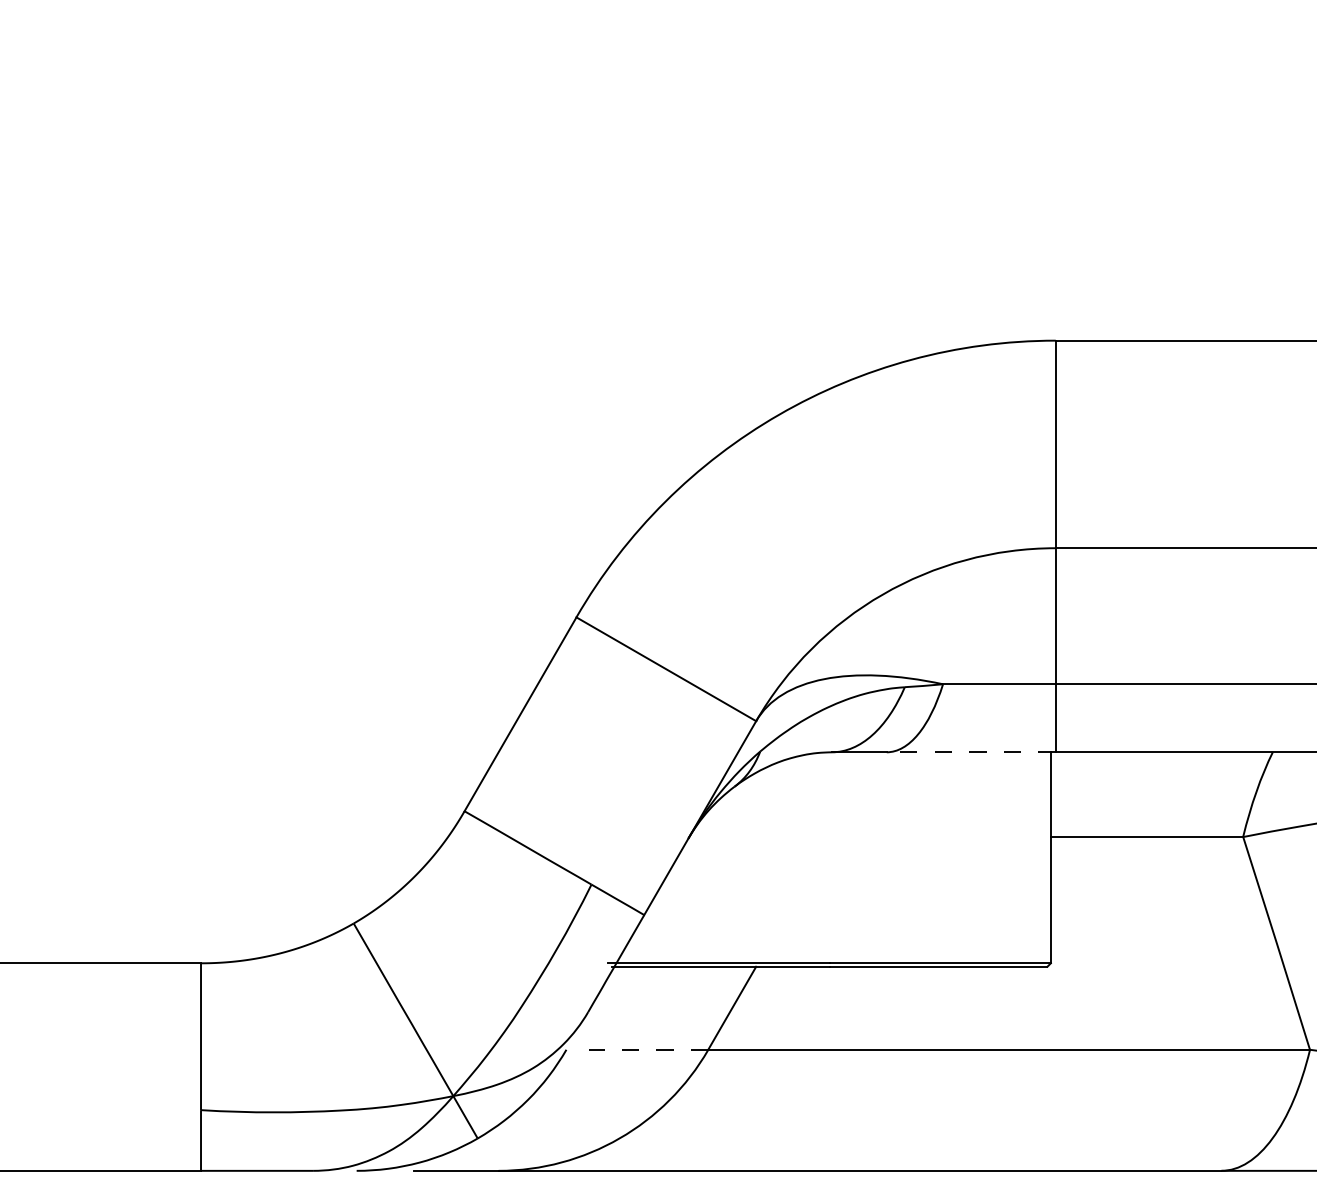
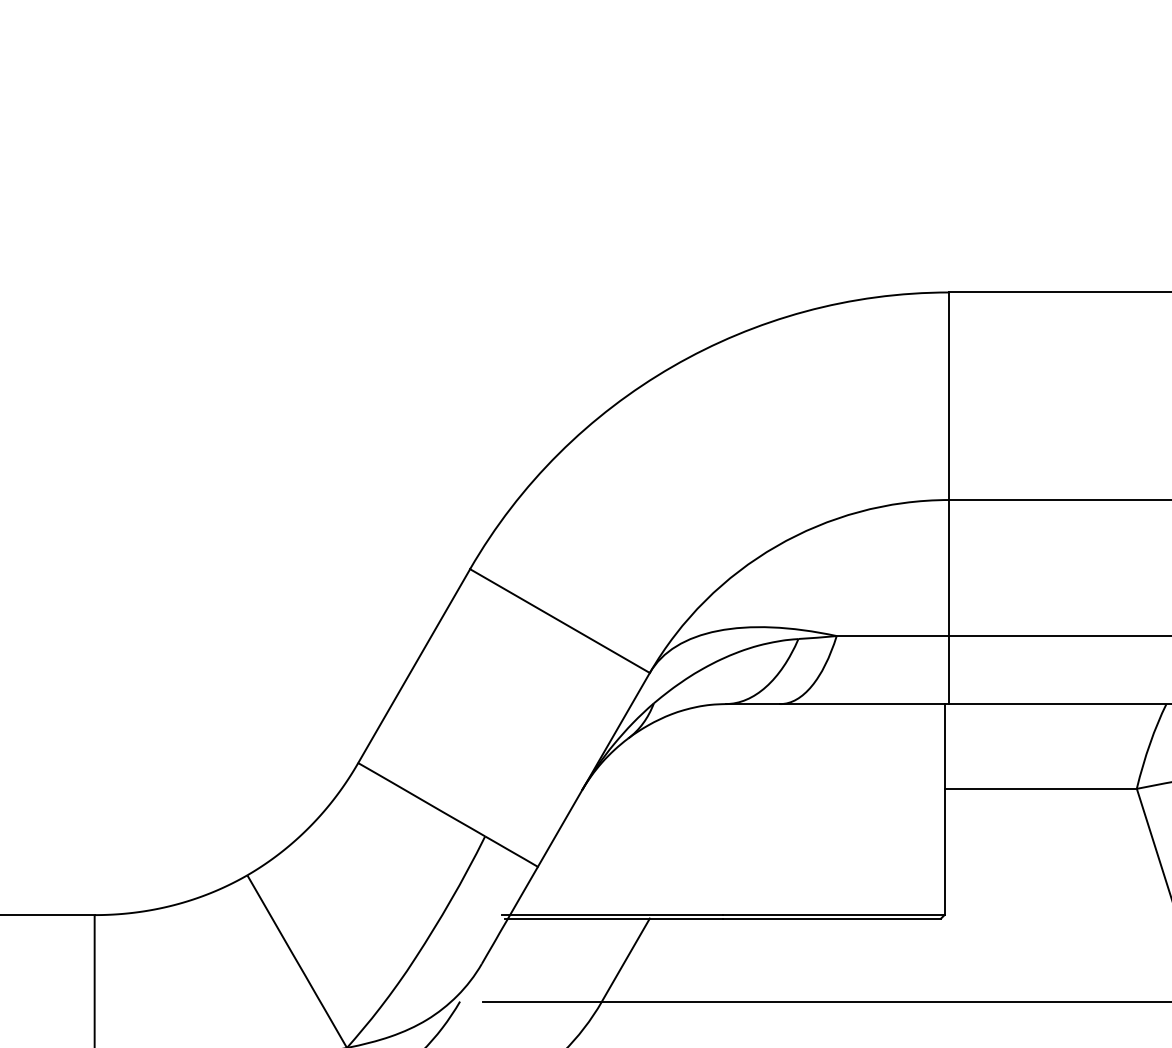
line: (970, 752) -> (864, 704), dashed -> solid
line: (648, 1049) -> (542, 1001), dashed -> solid

